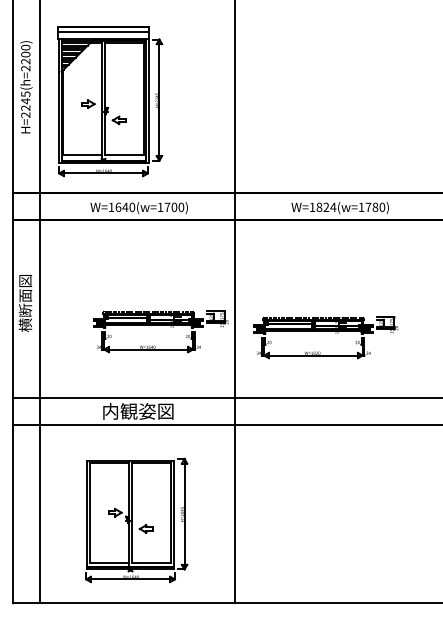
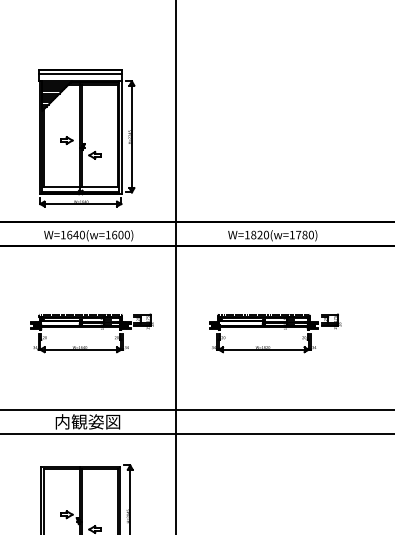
part: (110, 101) -> (87, 138), moved
text: (167, 207) -> (114, 235), W=1640(w=1700) -> W=1640(w=1600)
text: (333, 207) -> (266, 235), W=1824(w=1780) -> W=1820(w=1780)
part: (160, 331) -> (91, 333), moved
part: (325, 337) -> (274, 333), moved

